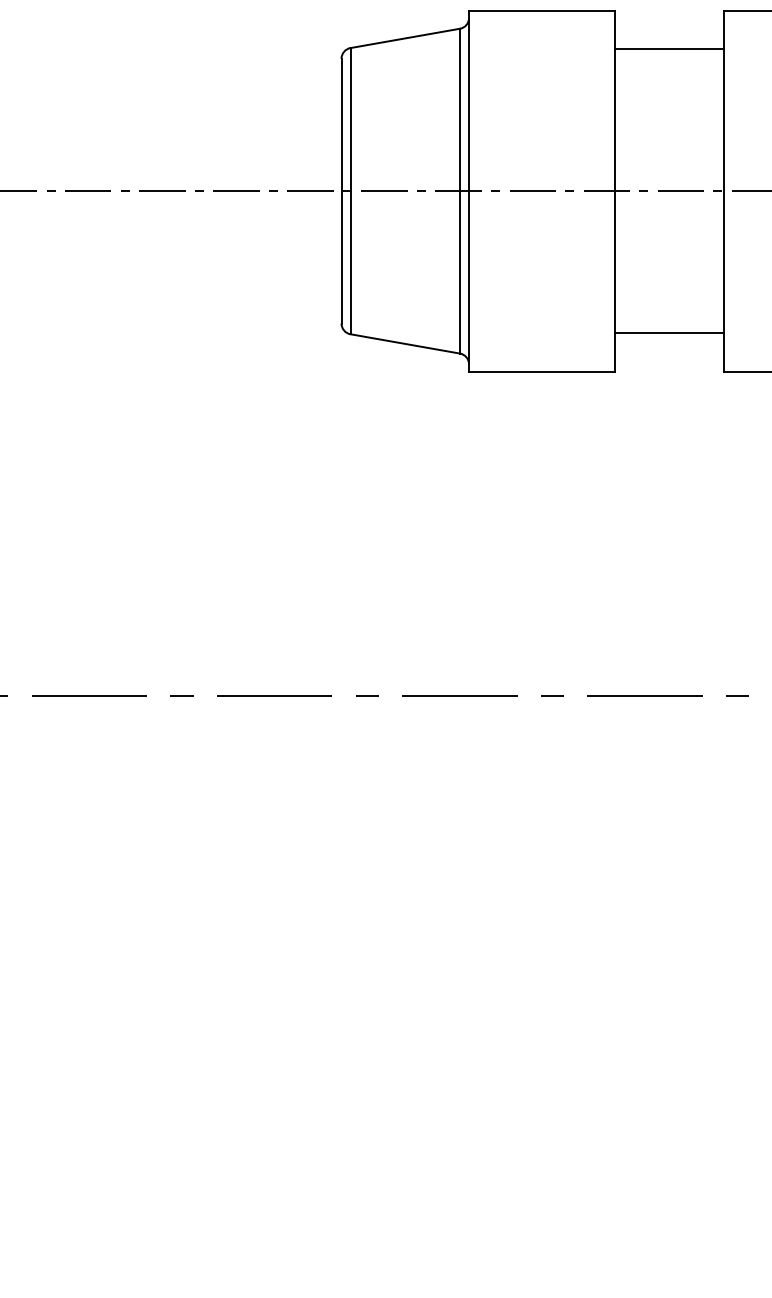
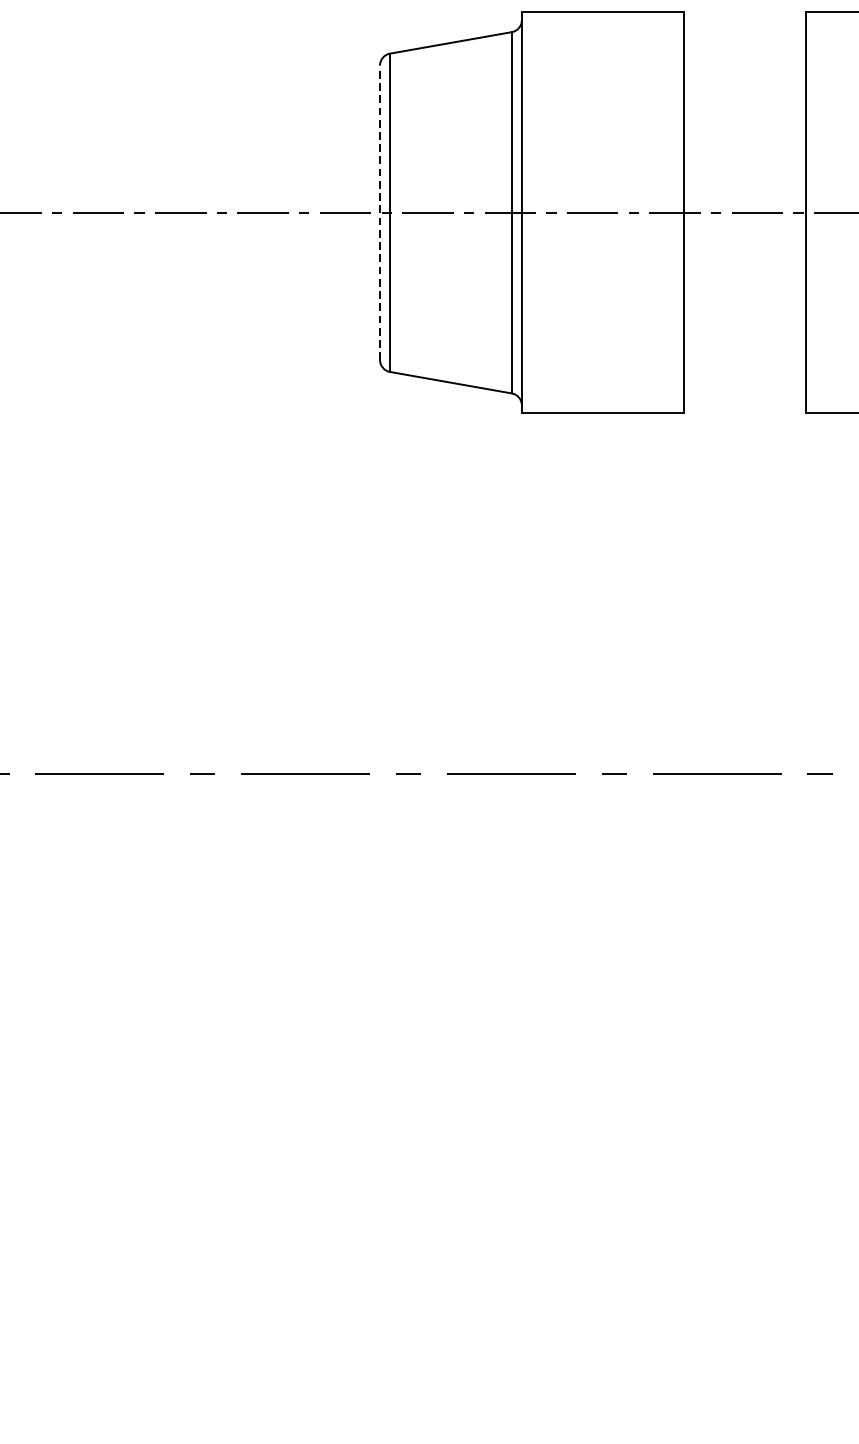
line: (669, 49) -> (744, 55), removed
line: (341, 190) -> (380, 212), solid -> dashed
line: (669, 333) -> (744, 371), removed

